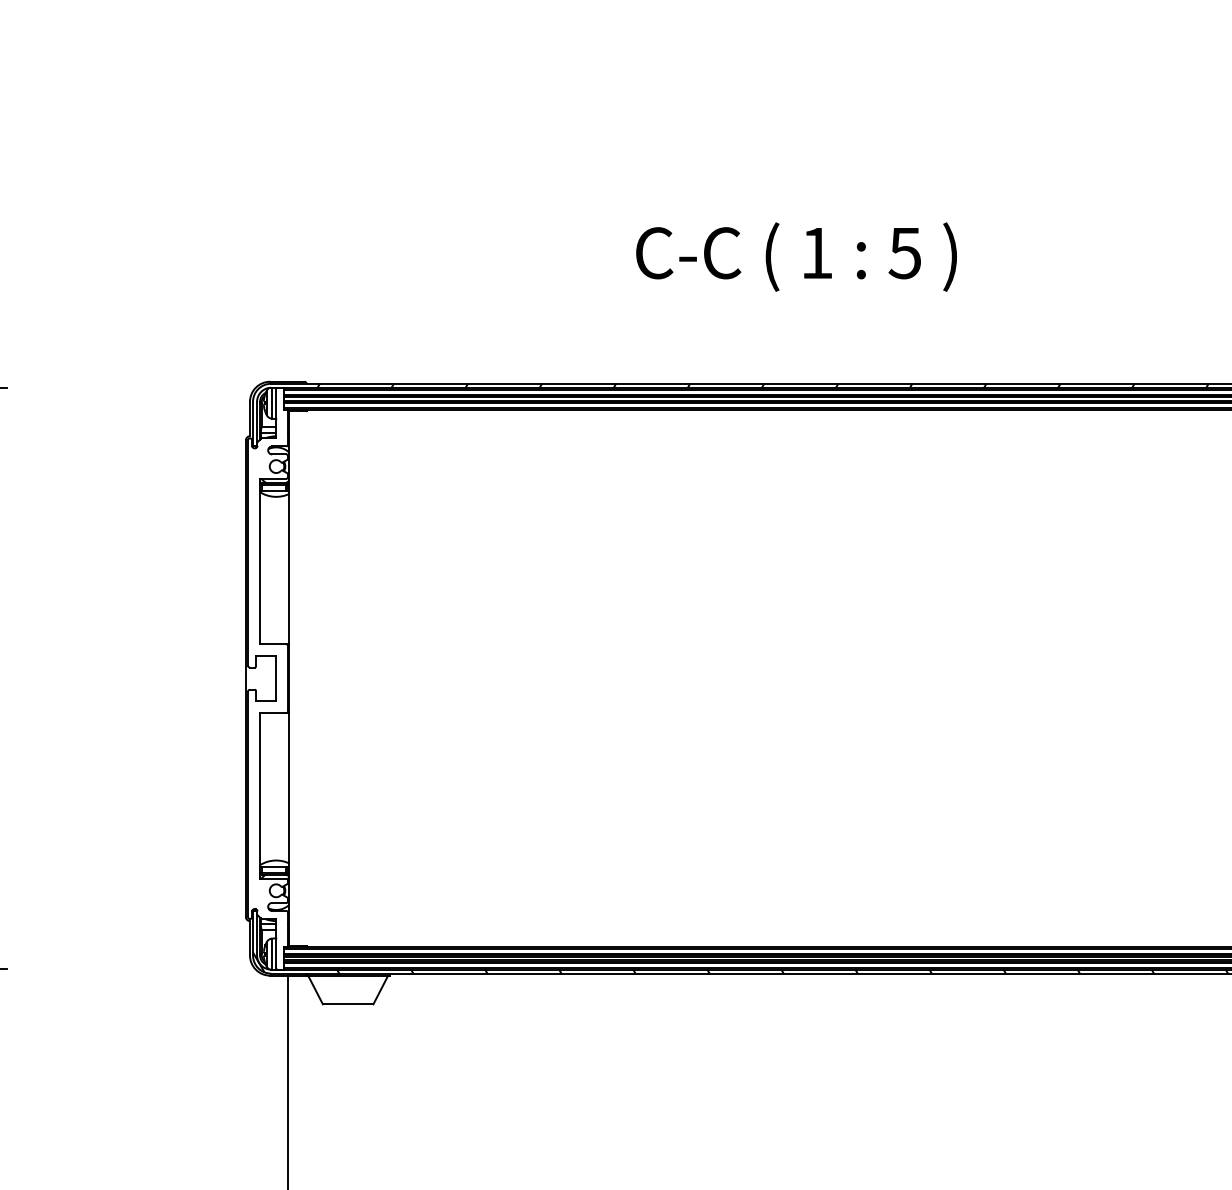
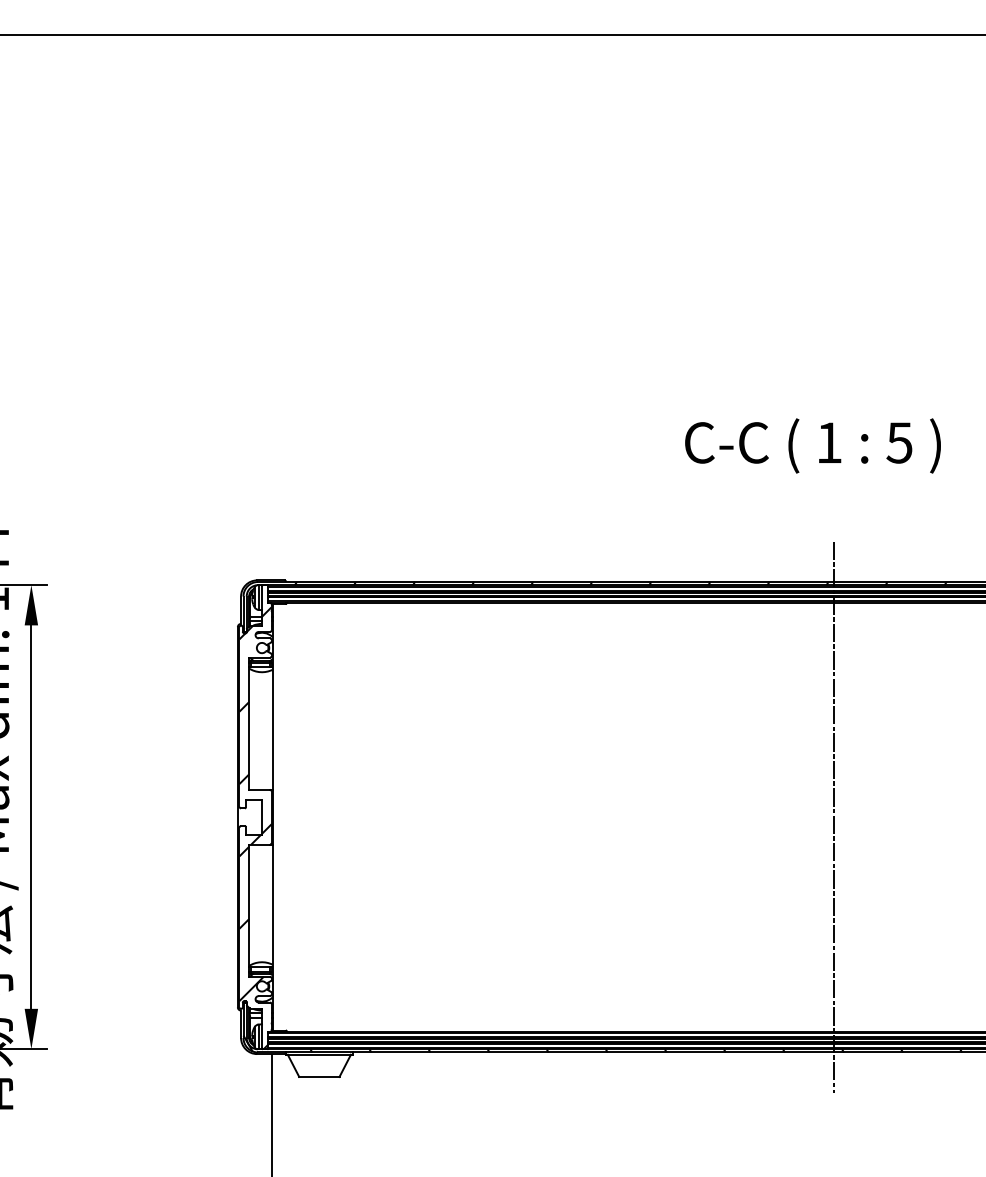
text: (795, 256) -> (812, 445), moved
line: (992, 677) -> (833, 816), added
hatch: (268, 692) -> (255, 828), added

